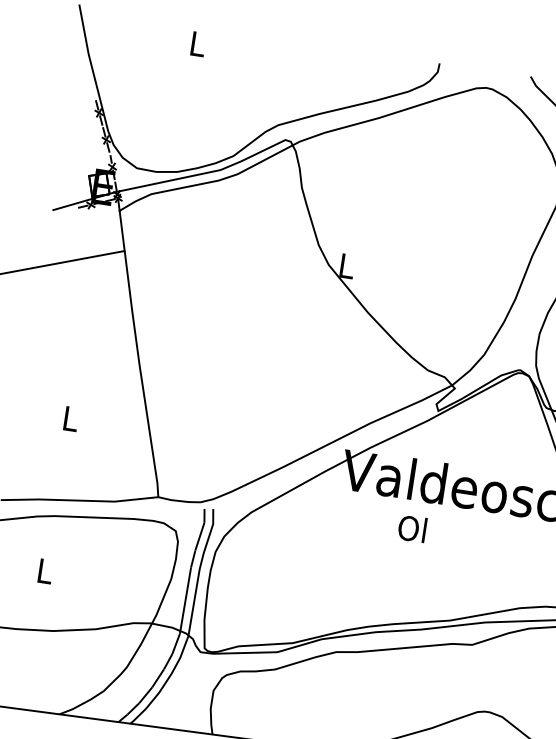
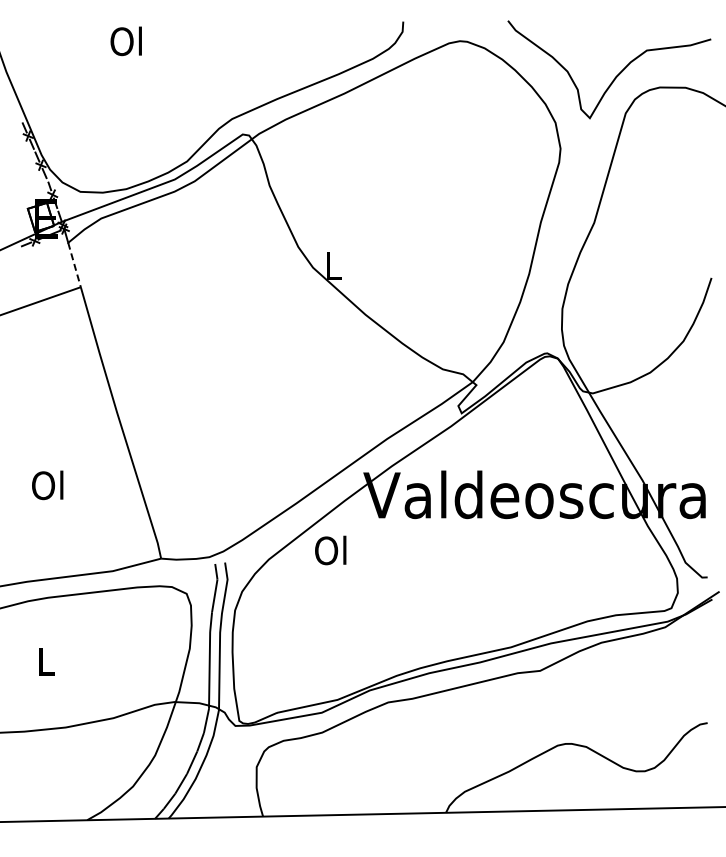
text: (196, 43) -> (125, 41), L -> Ol
line: (122, 231) -> (74, 265), solid -> dashed
text: (69, 418) -> (47, 485), L -> Ol
text: (412, 528) -> (330, 550), moved

